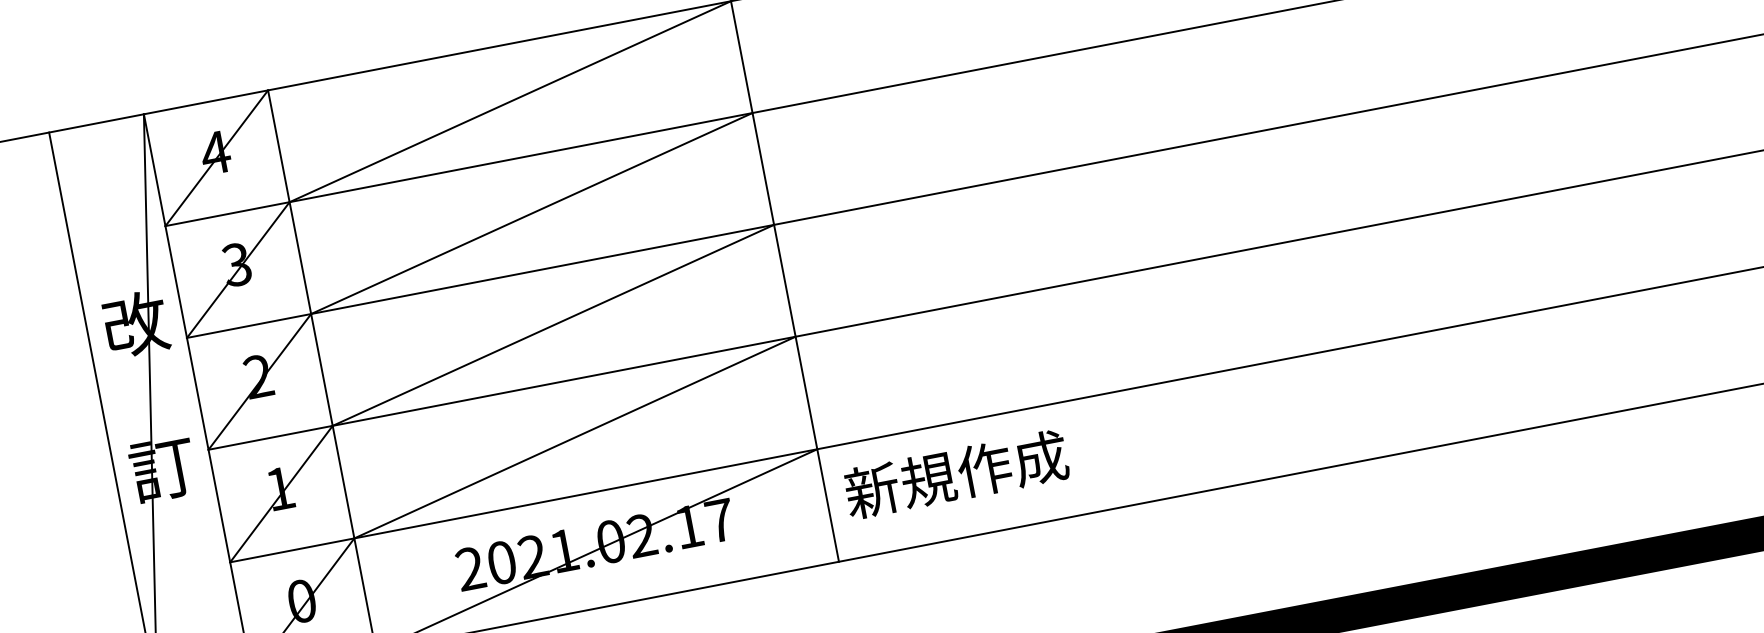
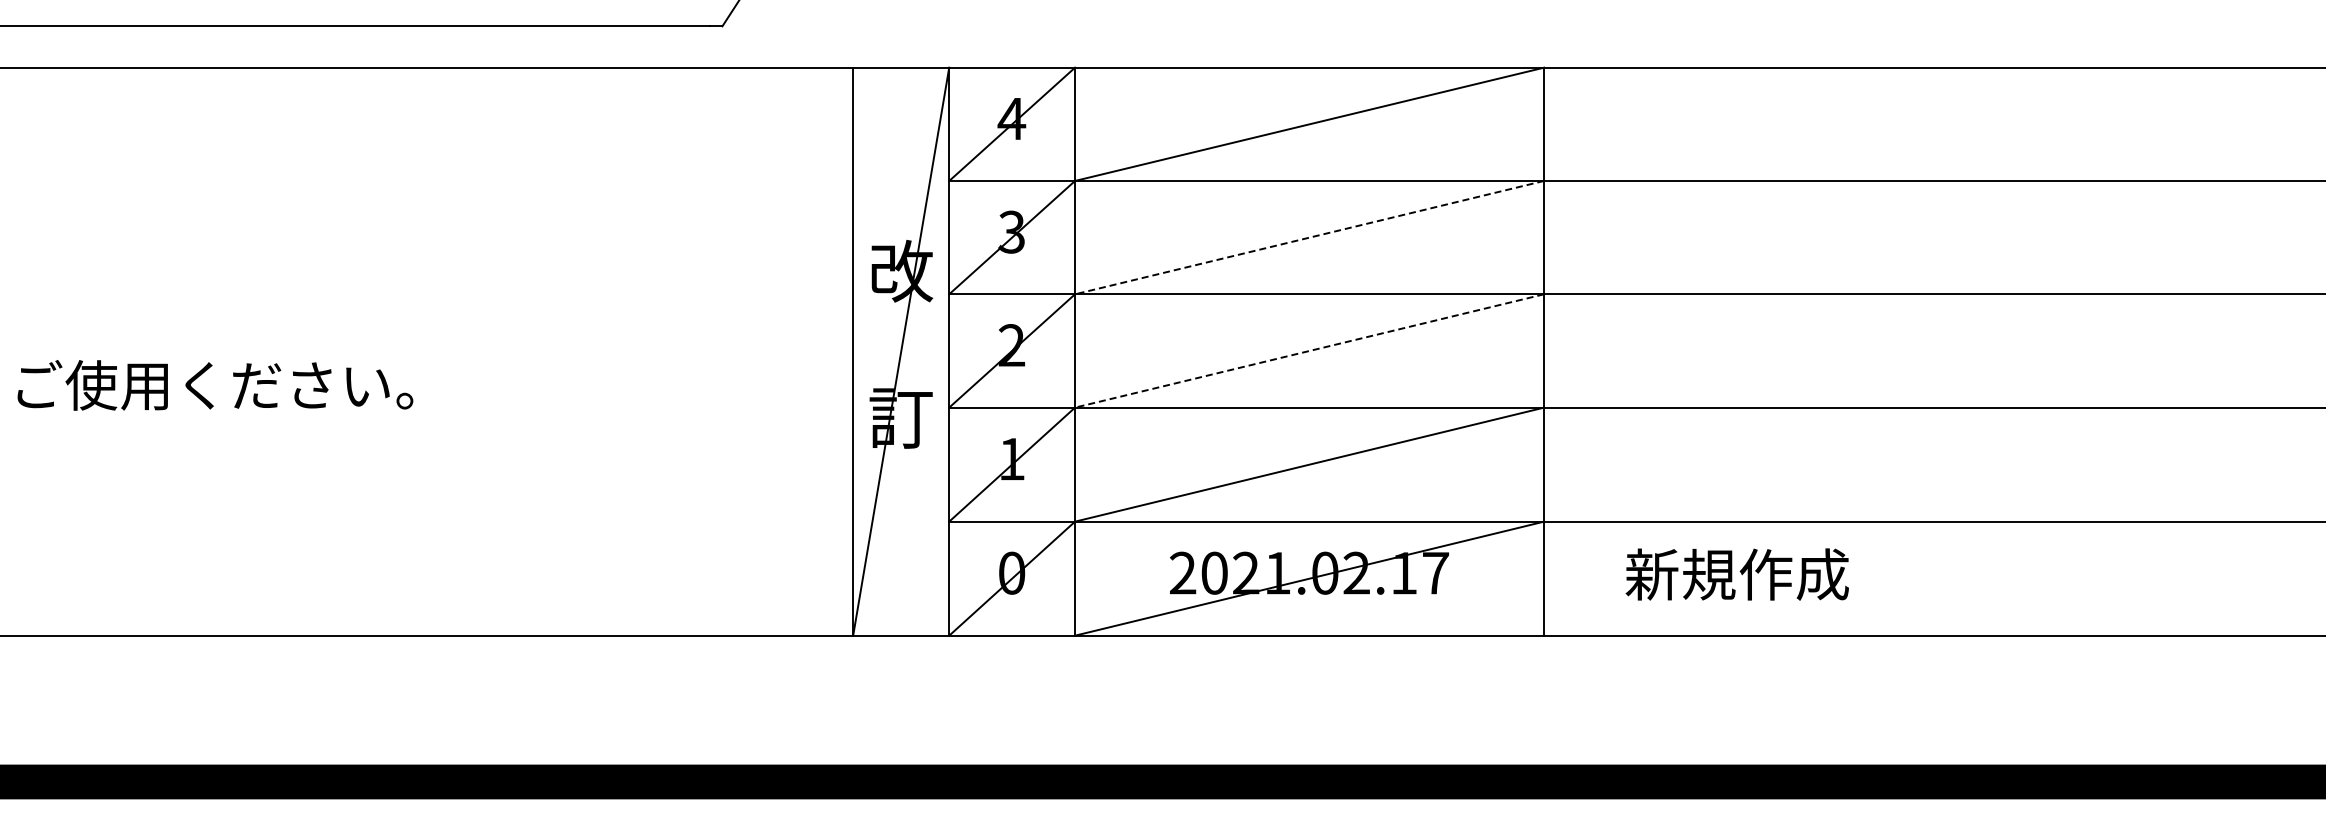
line: (531, 213) -> (1309, 237), solid -> dashed
line: (553, 325) -> (1309, 351), solid -> dashed
text: (955, 474) -> (1736, 574), moved

